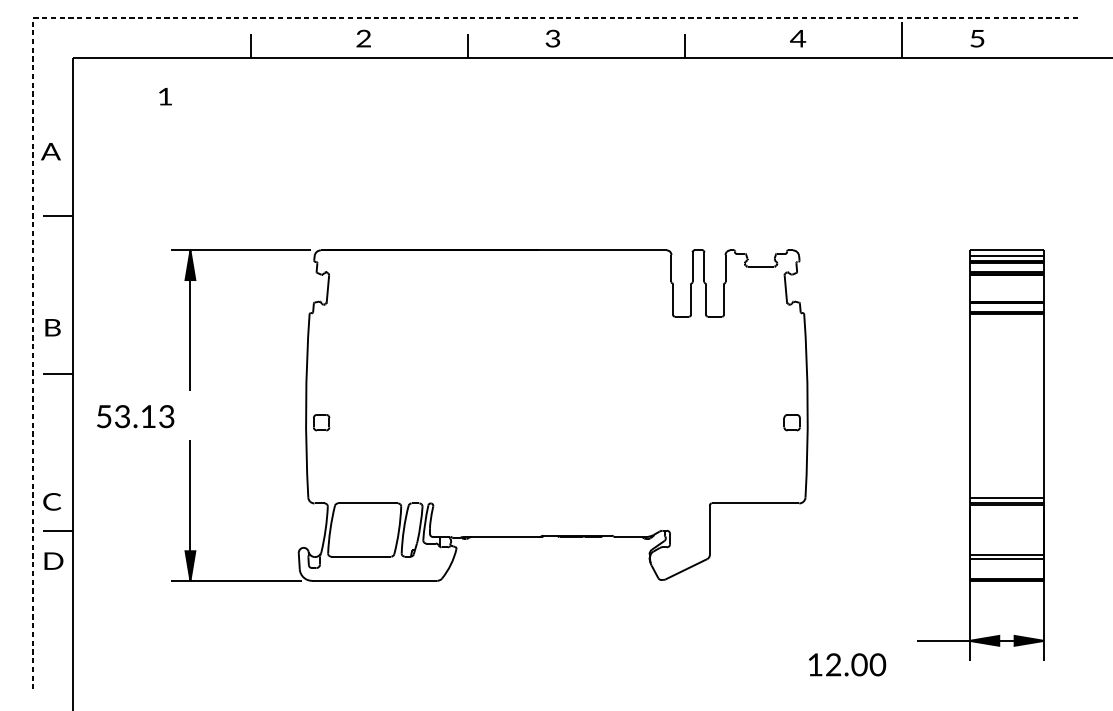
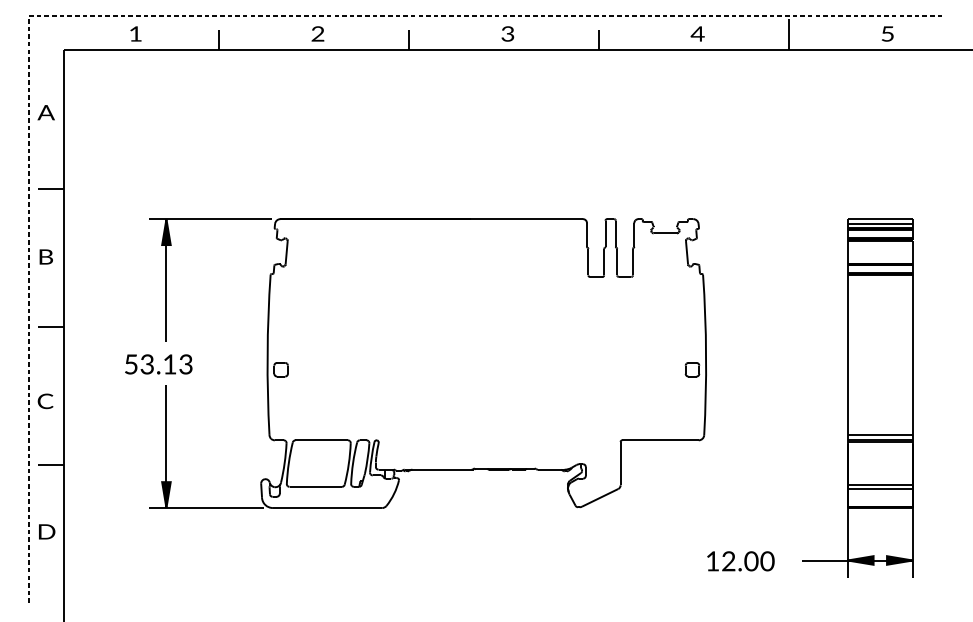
text: (552, 38) -> (507, 33), moved
text: (977, 38) -> (887, 33), moved
text: (165, 96) -> (135, 33), moved
text: (50, 151) -> (45, 112), moved
text: (52, 327) -> (45, 256), moved
text: (135, 416) -> (158, 364), moved
text: (52, 501) -> (45, 401), moved
text: (53, 560) -> (46, 531), moved
text: (847, 664) -> (740, 561), moved

